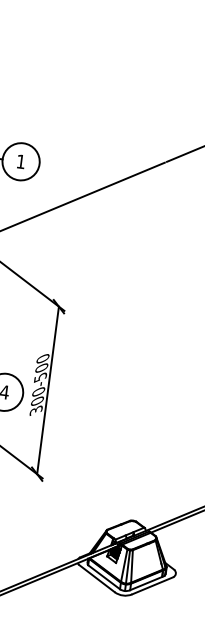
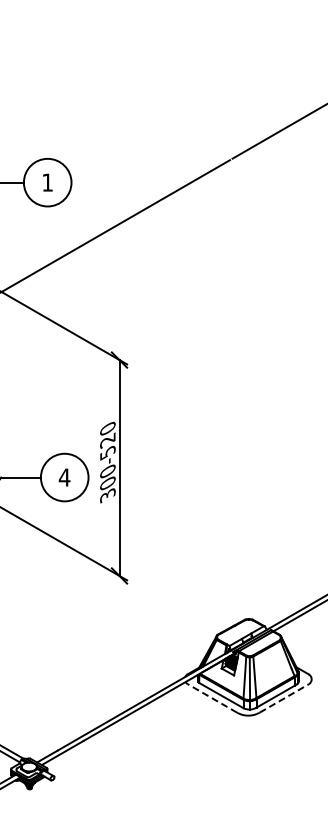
text: (41, 367) -> (107, 440), 300-500 -> 300-520
line: (96, 578) -> (211, 698), solid -> dashed
line: (152, 585) -> (284, 698), solid -> dashed

